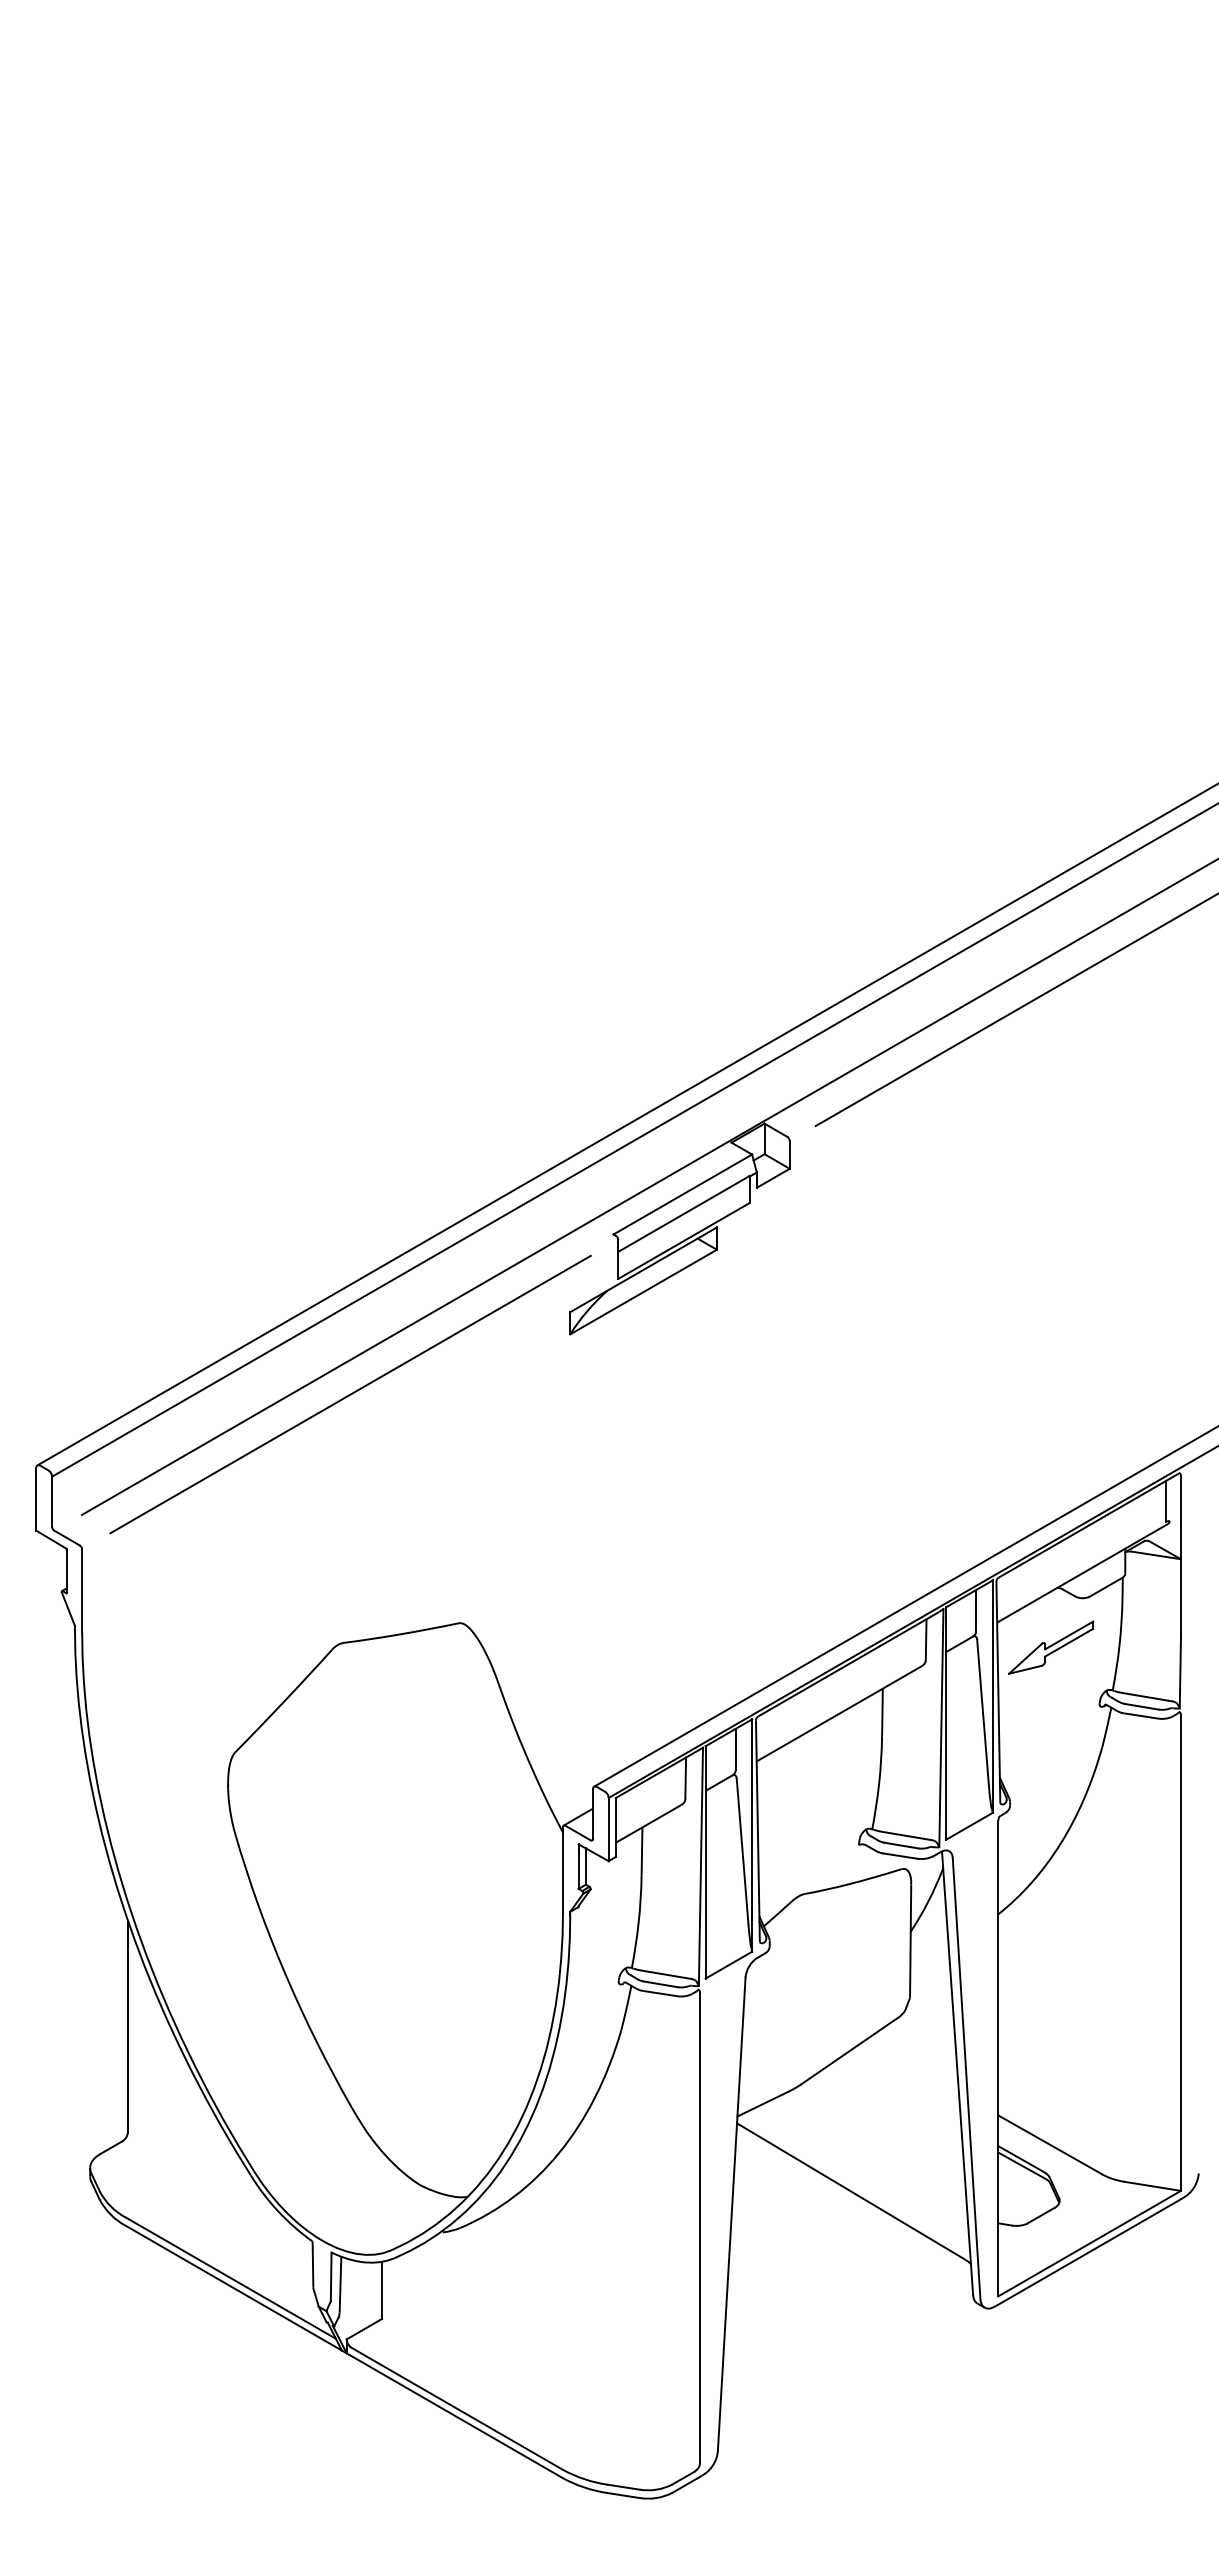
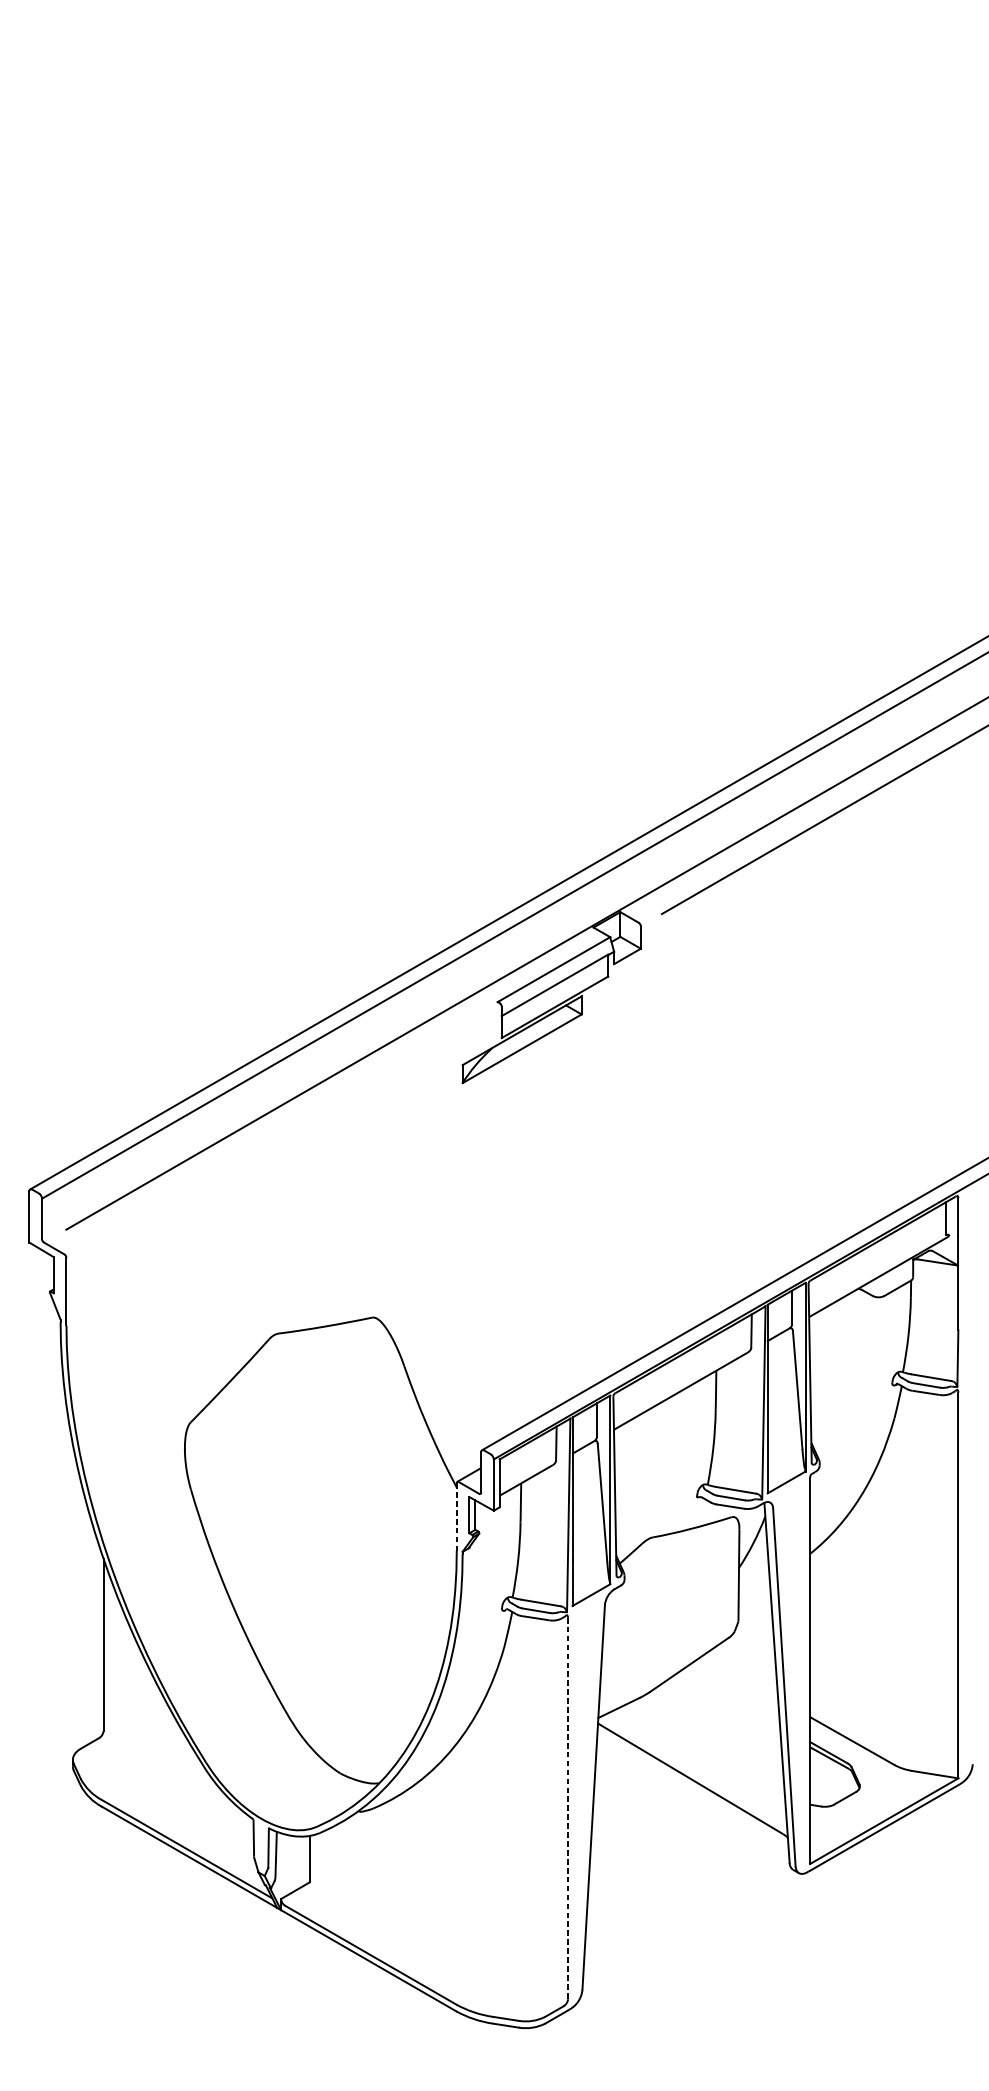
line: (350, 1394) -> (284, 1131), removed
part: (1051, 1647) -> (853, 1337), removed
line: (563, 1868) -> (457, 1516), solid -> dashed
line: (700, 2228) -> (568, 1808), solid -> dashed

